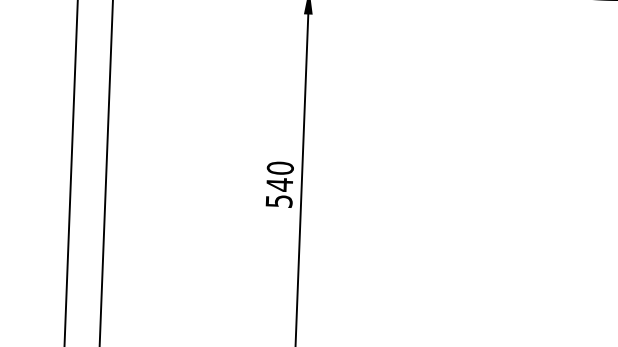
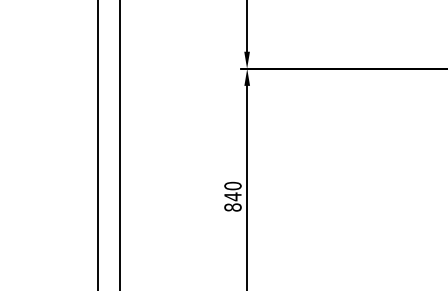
text: (278, 201) -> (232, 207), 540 -> 840

